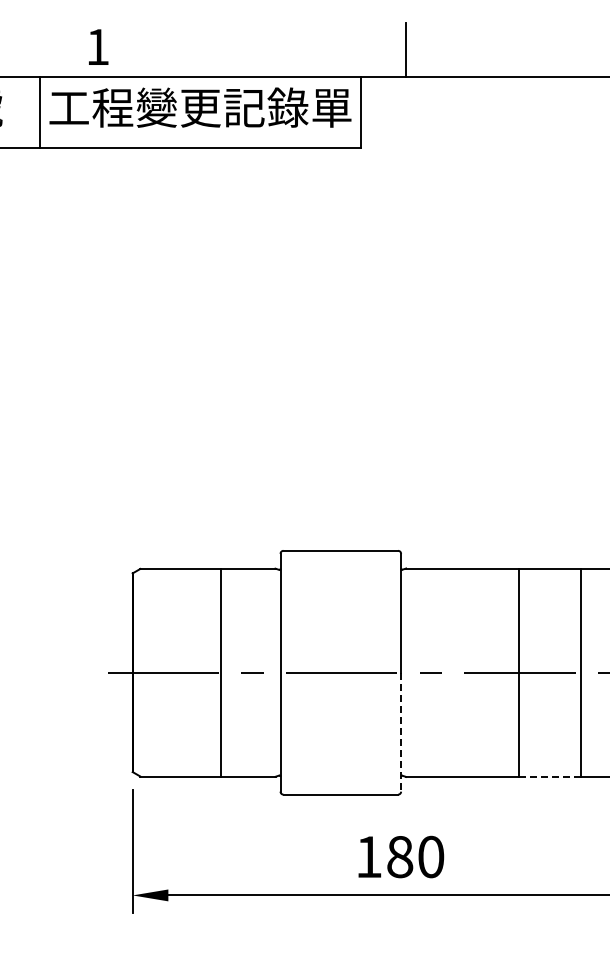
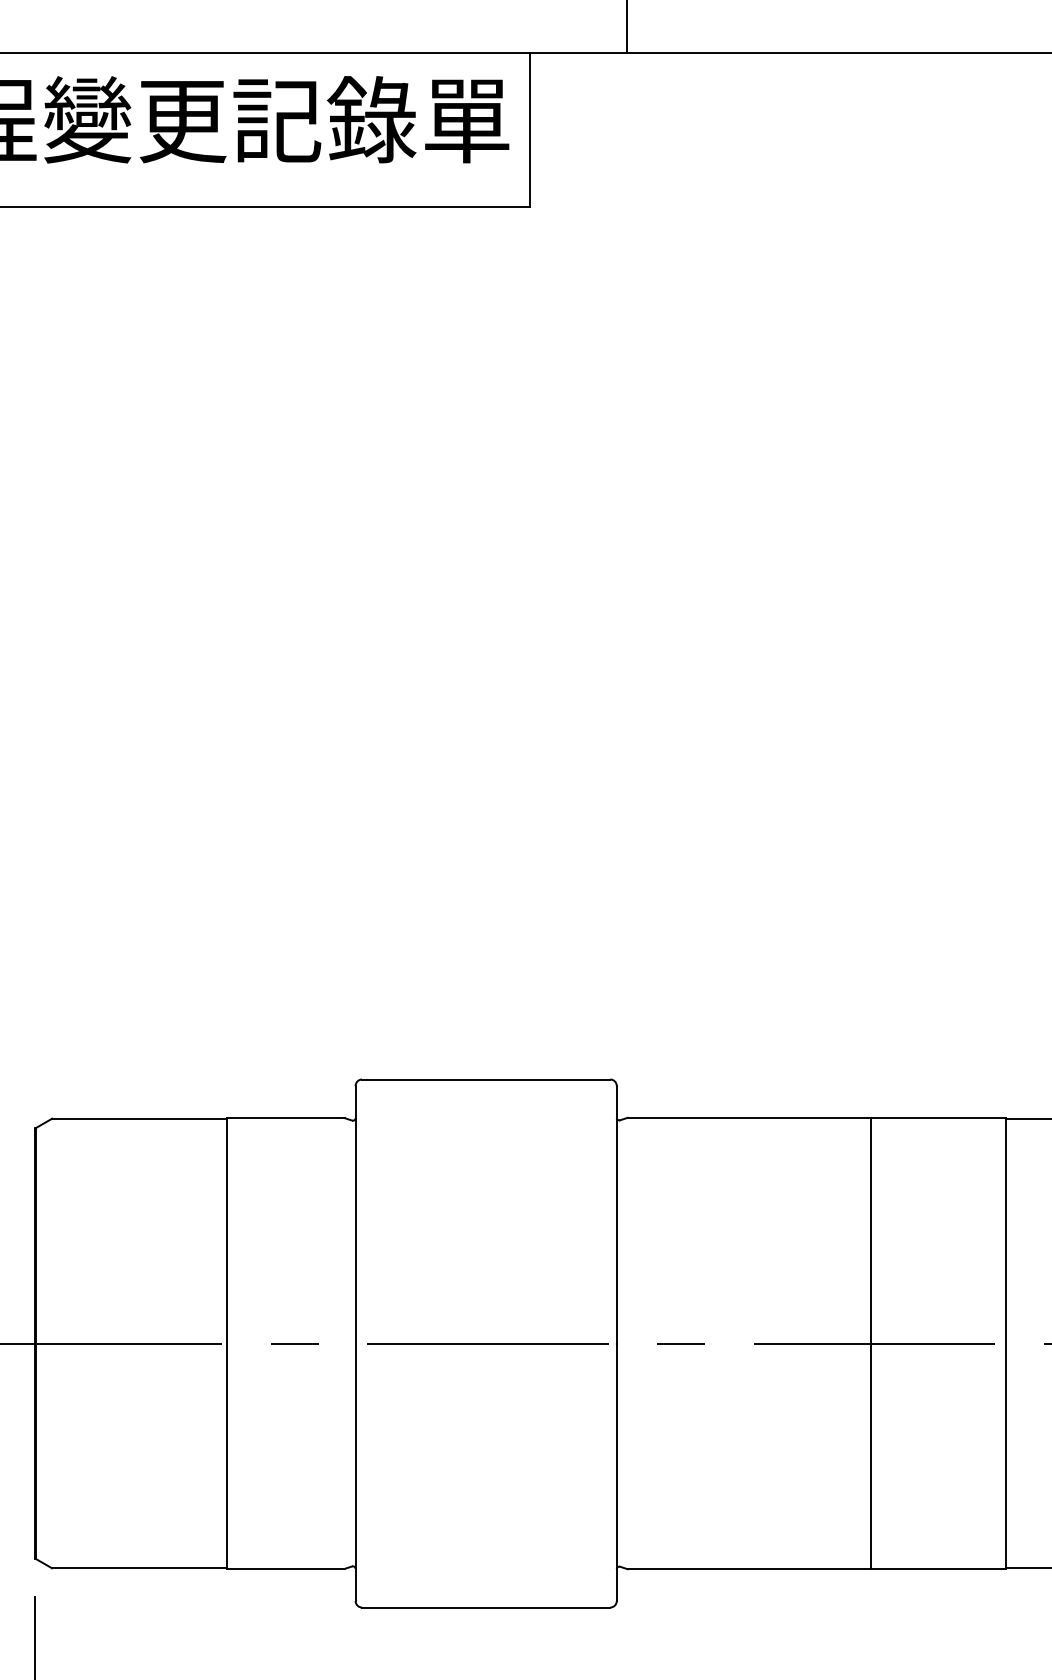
line: (401, 732) -> (617, 1472), dashed -> solid
line: (550, 776) -> (940, 1568), dashed -> solid

